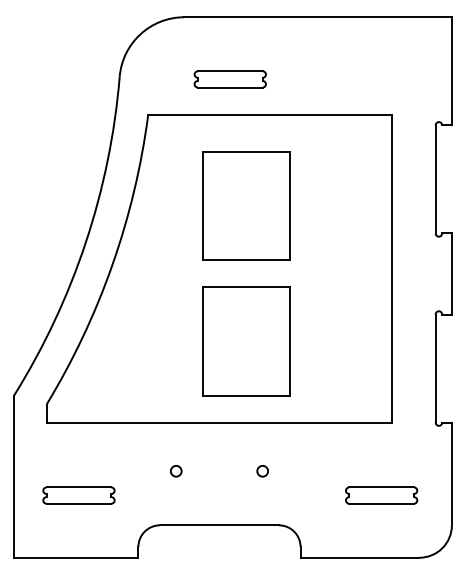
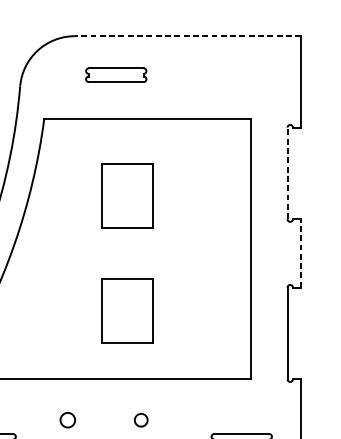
line: (318, 17) -> (188, 36), solid -> dashed
part: (229, 79) -> (115, 75), moved
line: (435, 178) -> (287, 172), solid -> dashed
part: (246, 205) -> (127, 195), size x0.7
line: (451, 273) -> (300, 253), solid -> dashed
part: (246, 341) -> (127, 310), size x0.7
circle: (176, 471) -> (68, 420), size x1.6
circle: (262, 471) -> (140, 420), size x1.4

